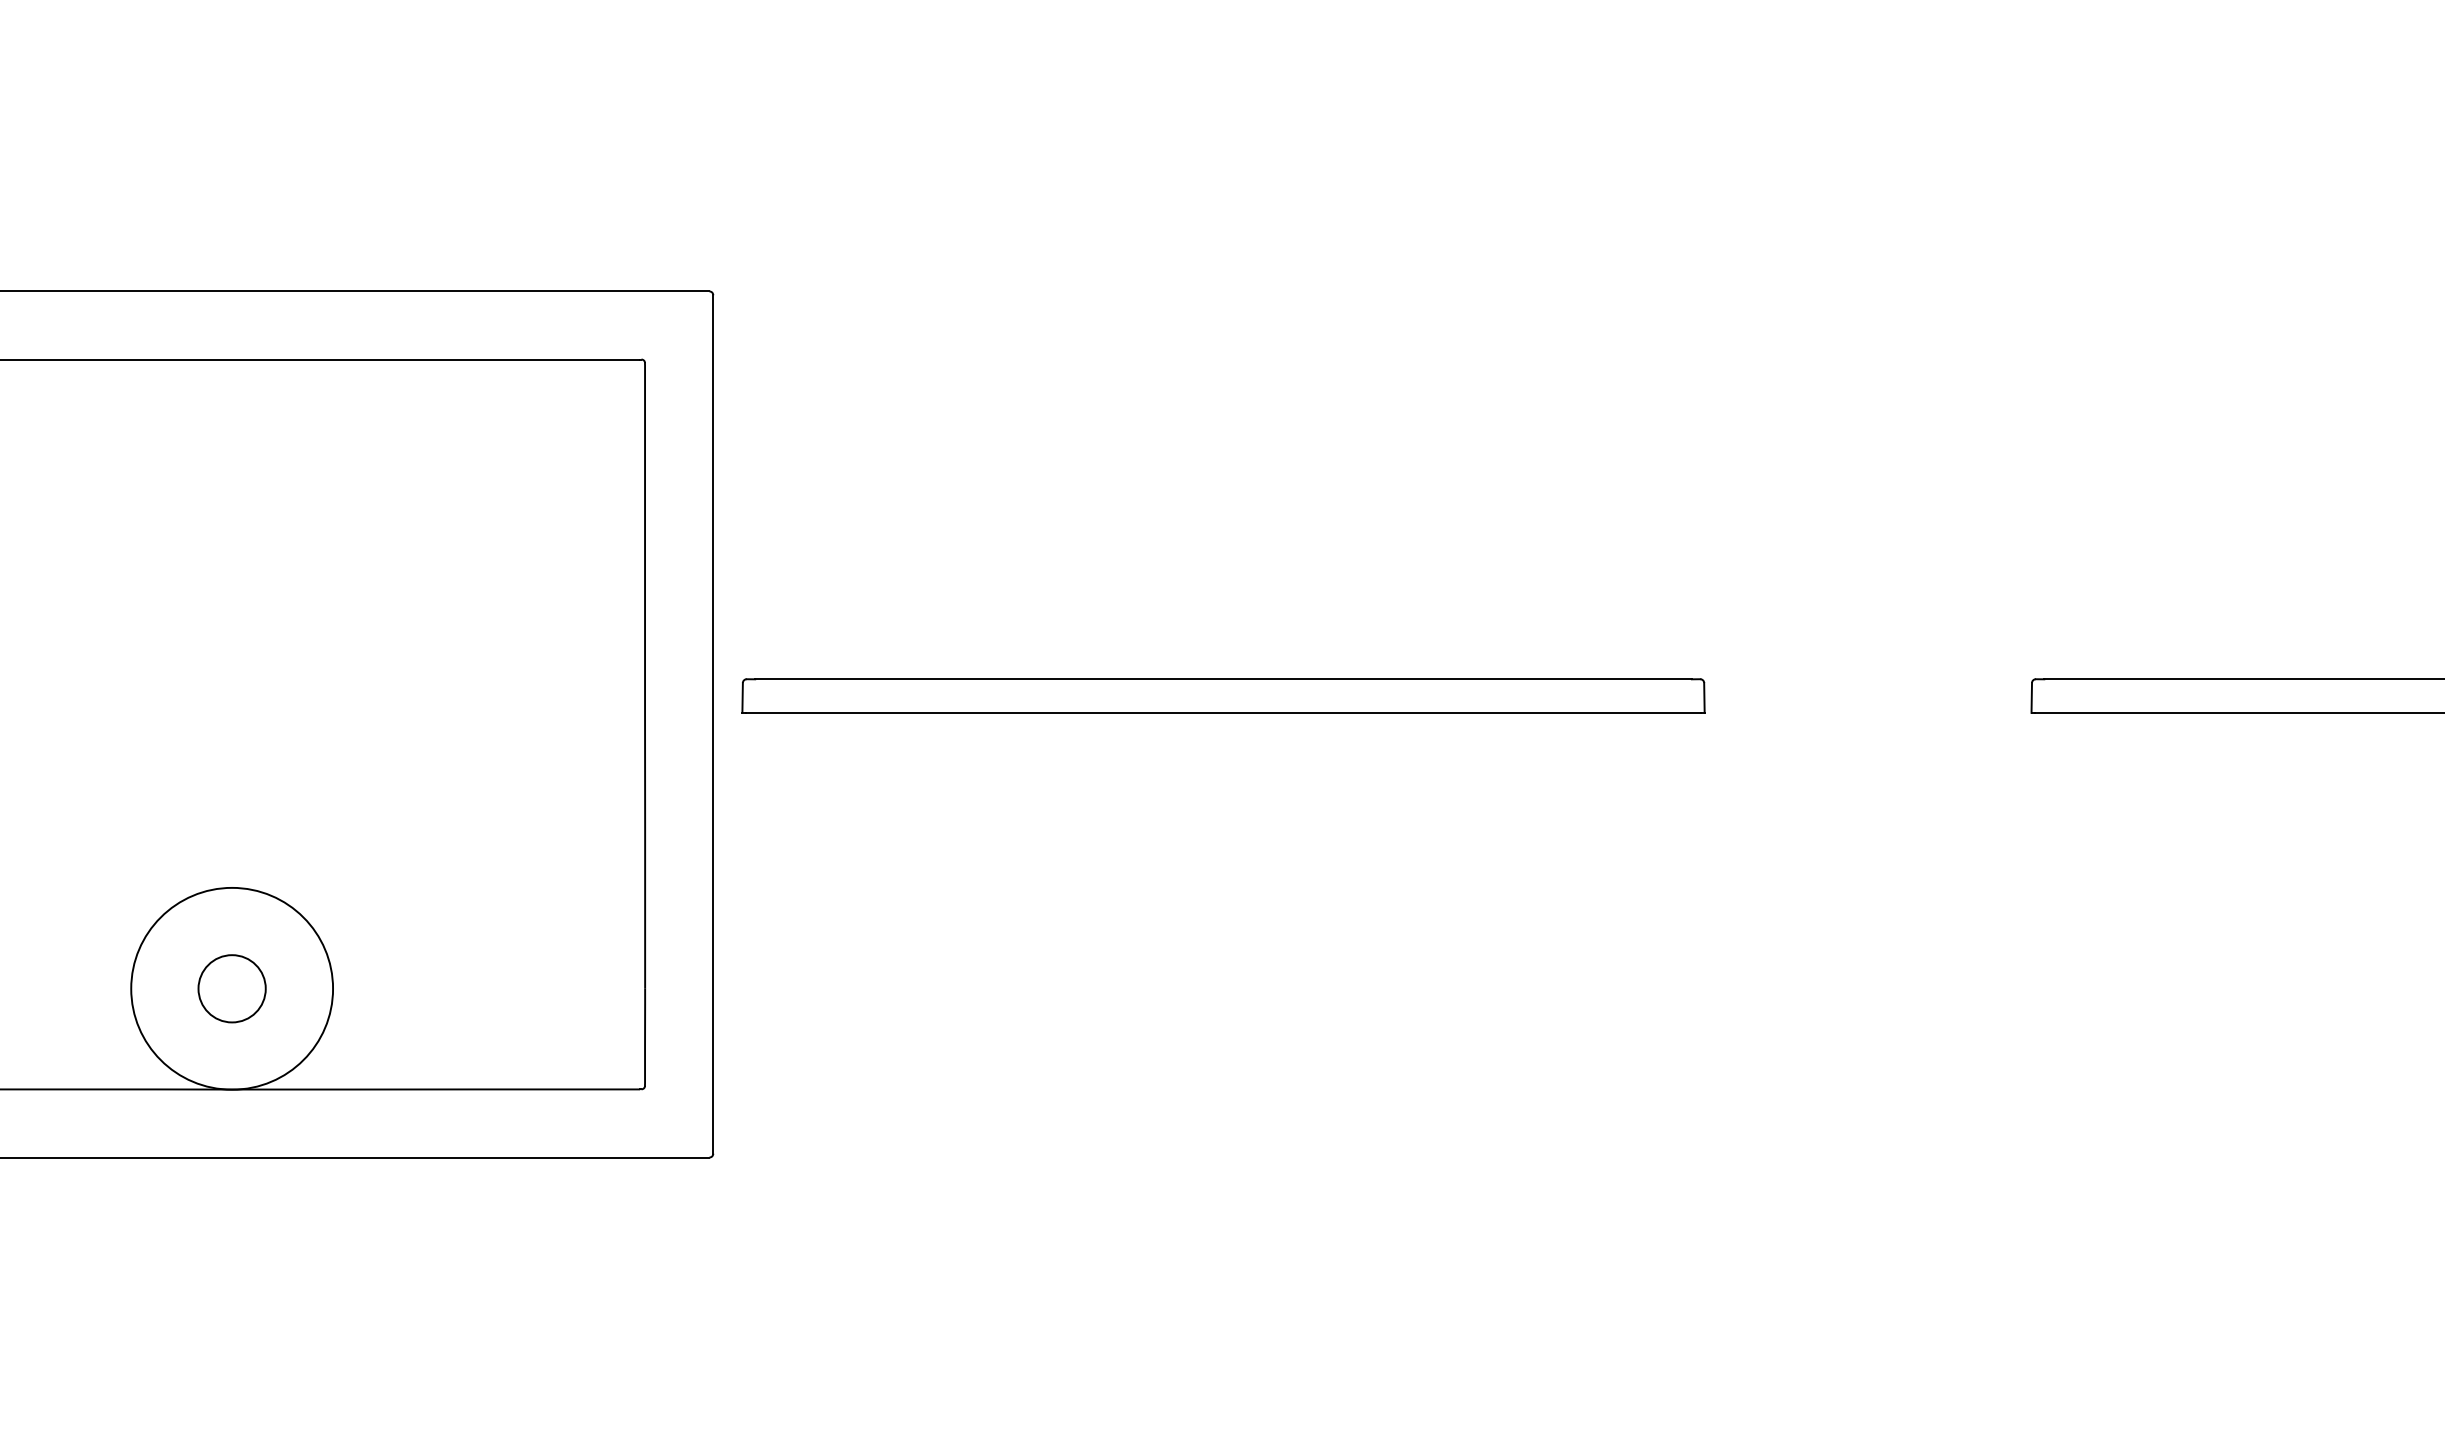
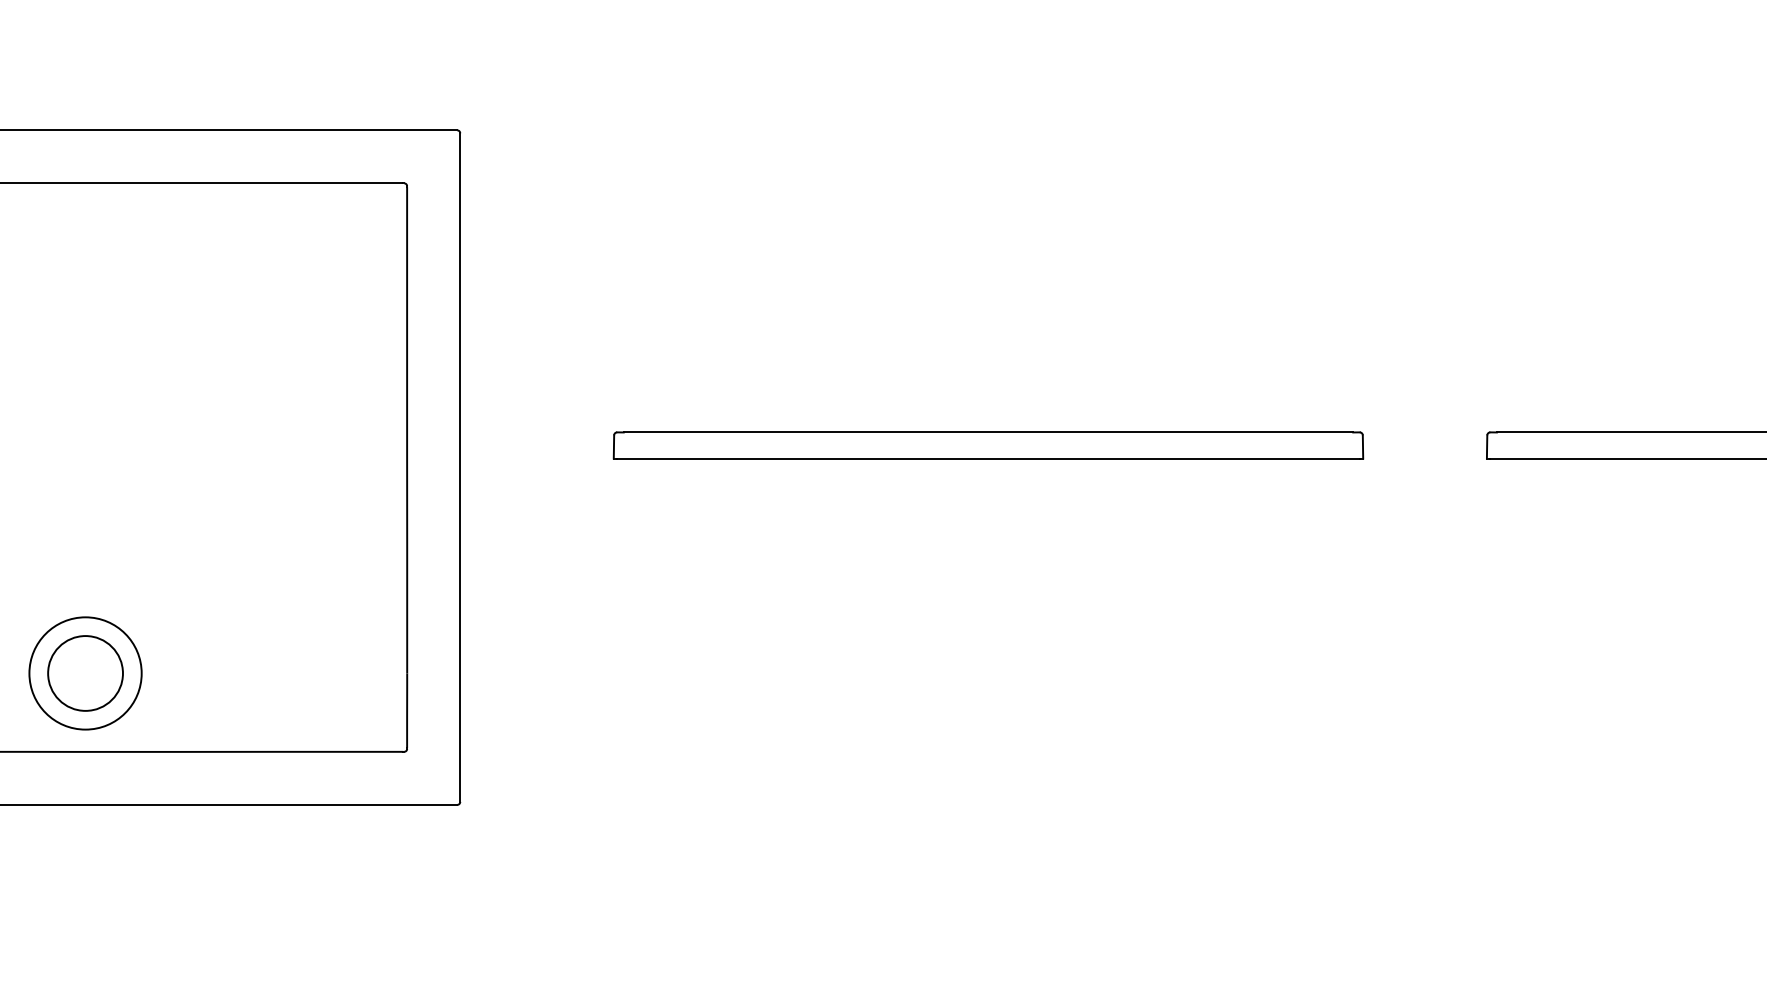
part: (1223, 695) -> (988, 445), moved
circle: (232, 988) -> (85, 673), size x0.71
circle: (232, 988) -> (85, 673), size x1.43

